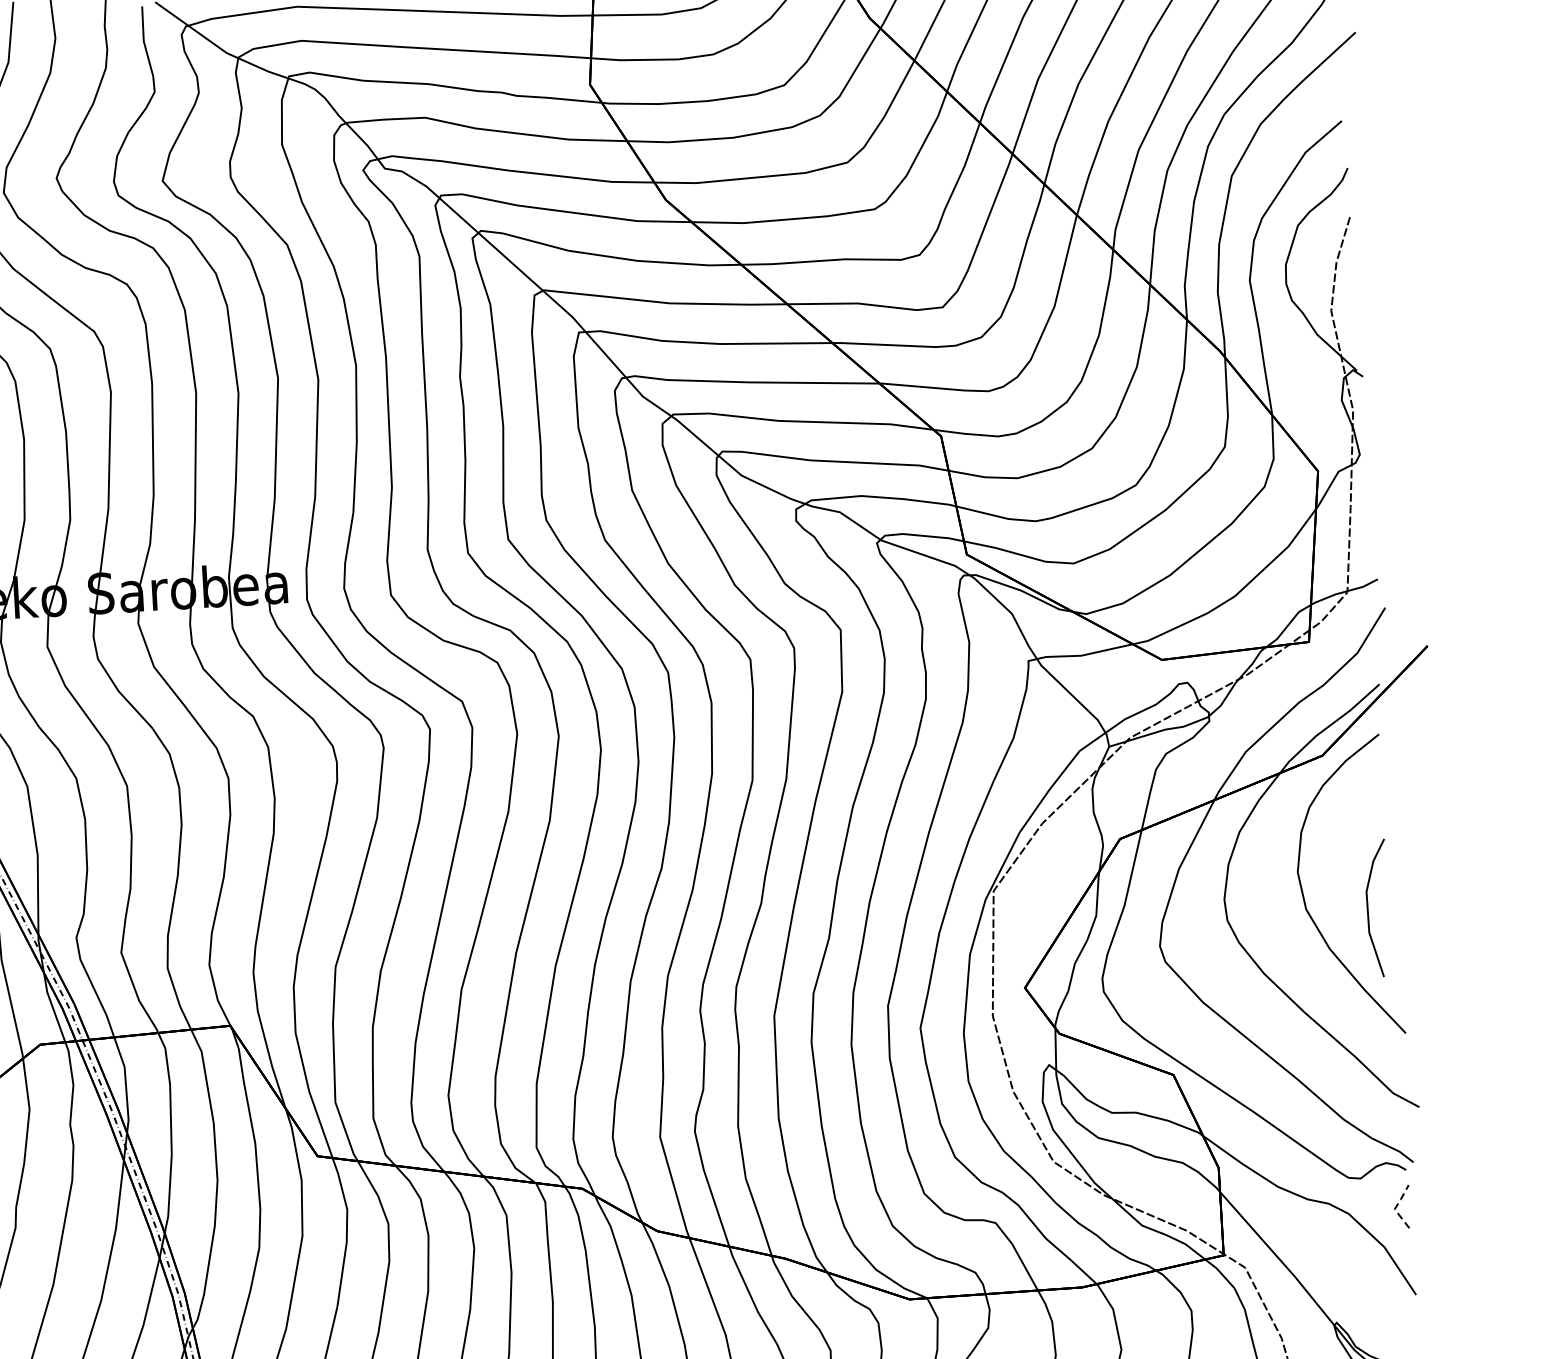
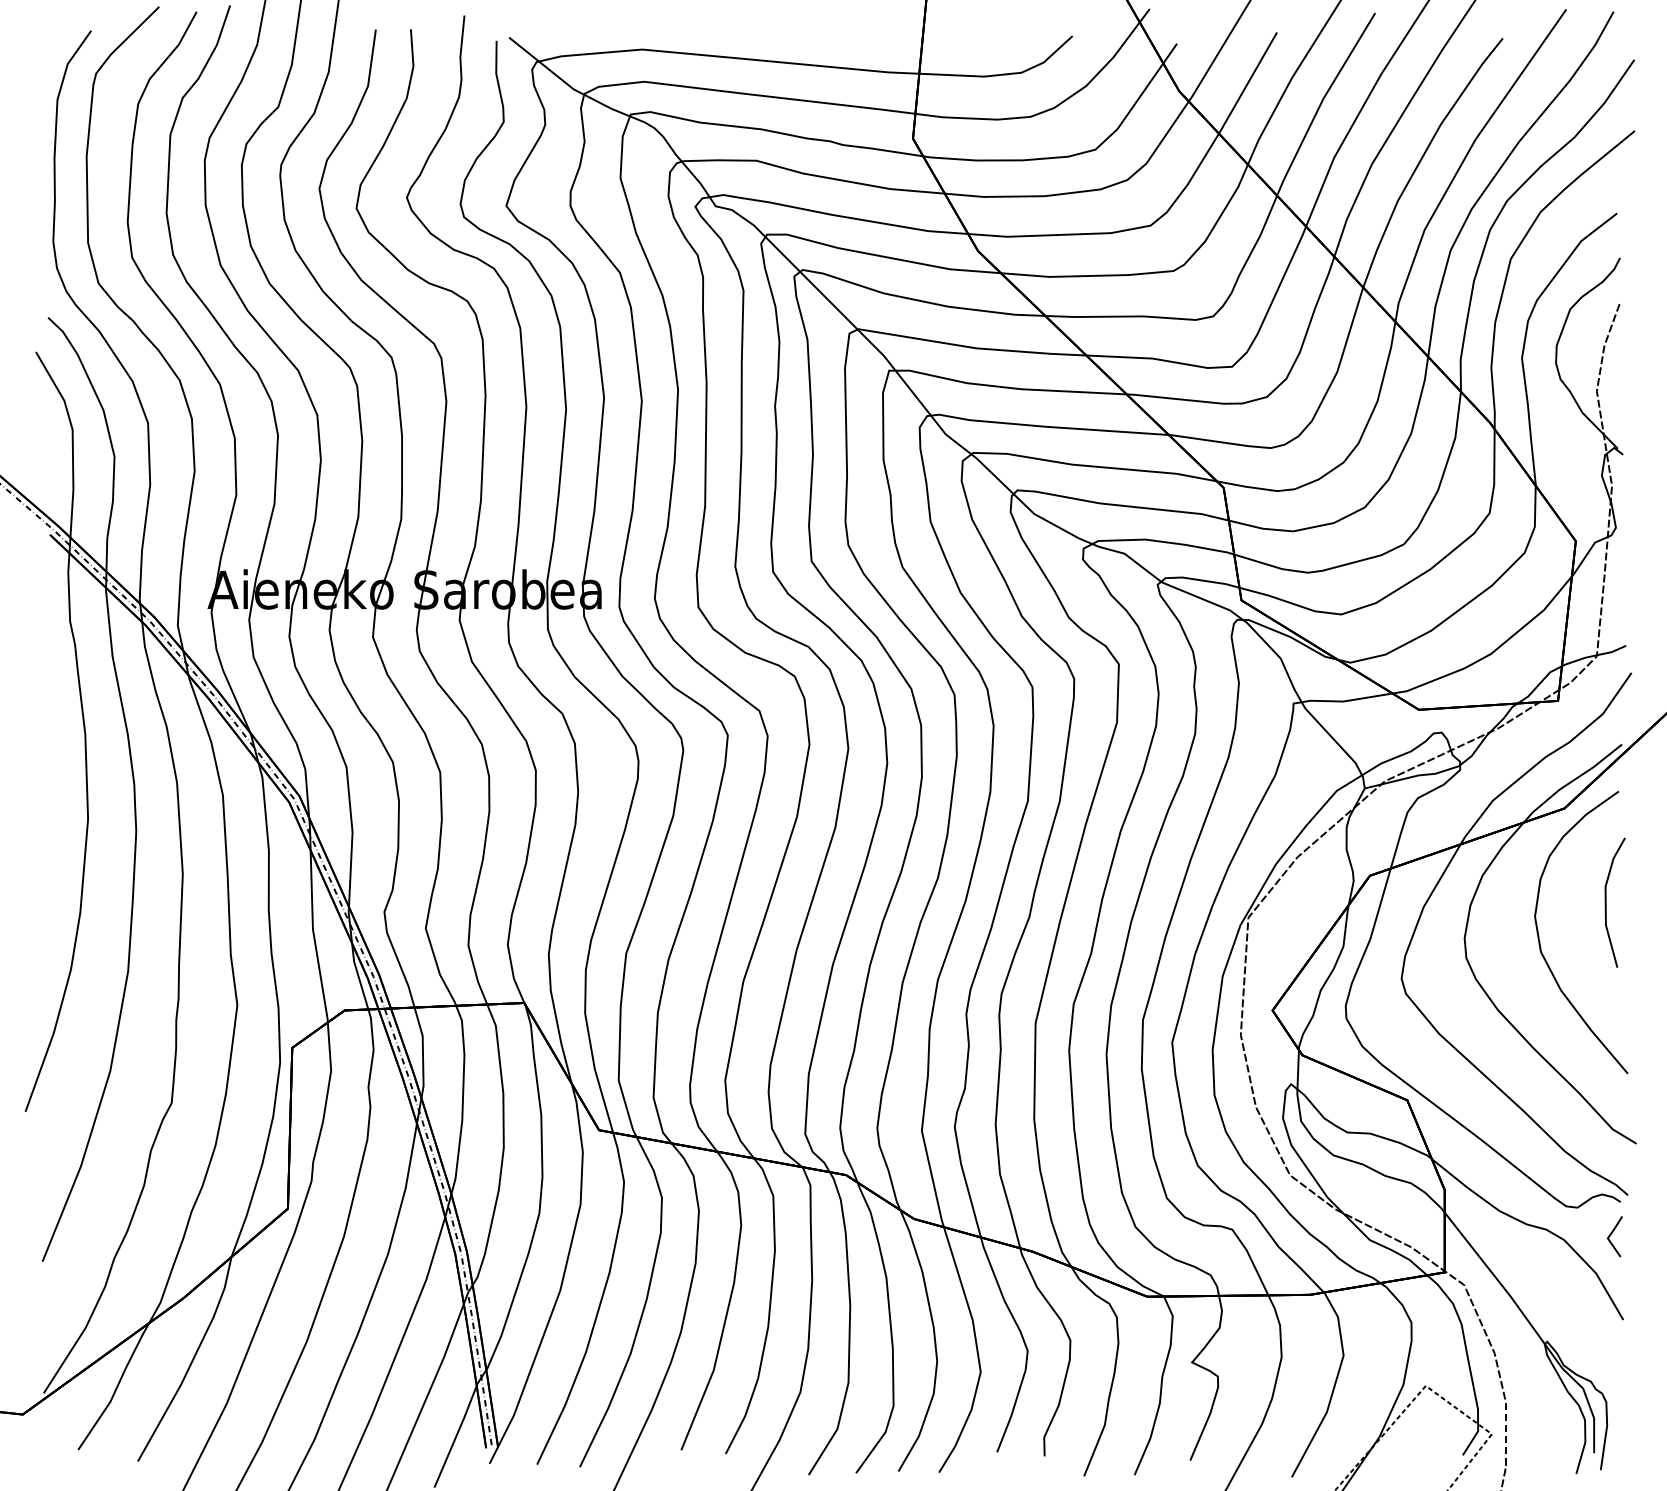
line: (1368, 908) -> (1606, 902), moved
line: (1395, 1207) -> (1608, 1236), dashed -> solid

